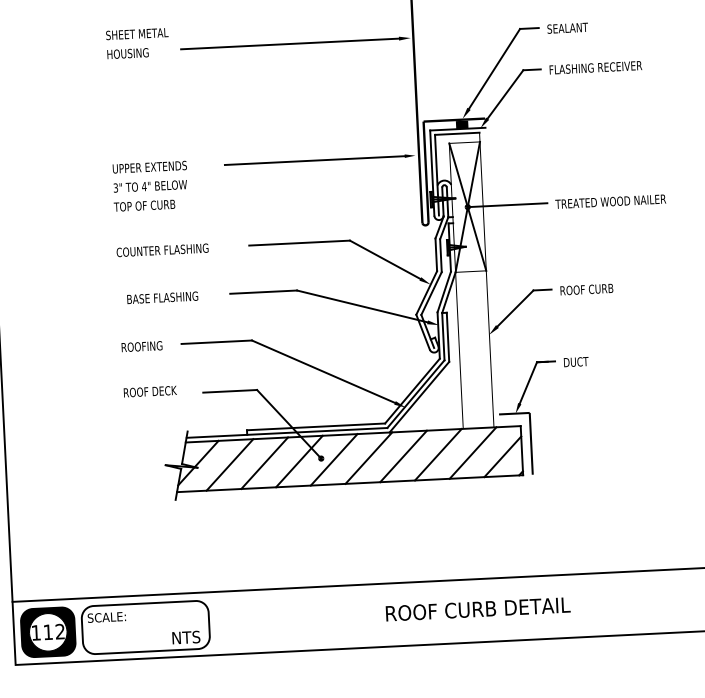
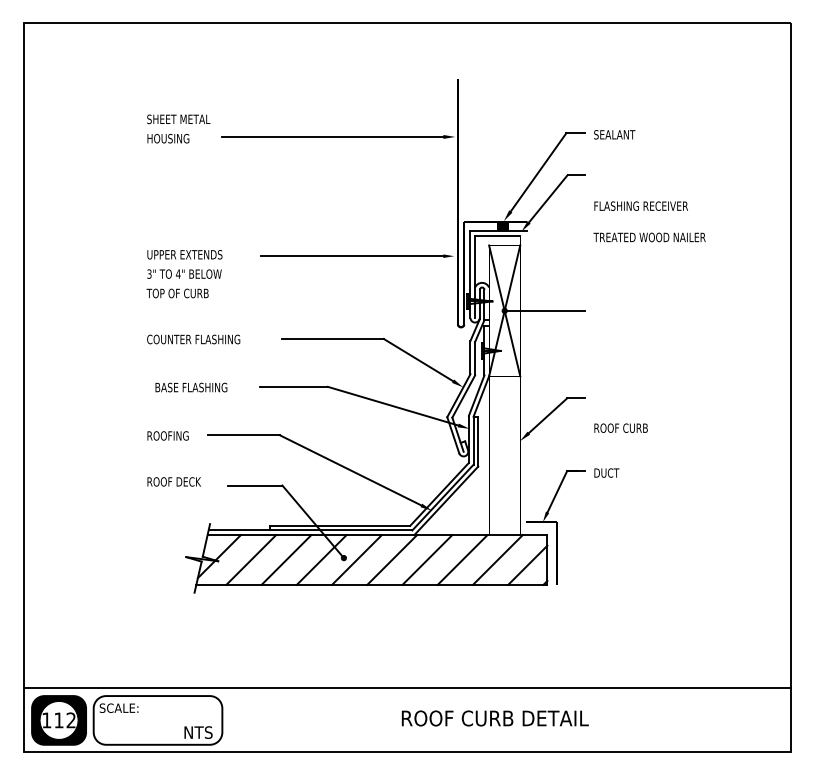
text: (595, 67) -> (640, 205), moved
text: (610, 201) -> (649, 237), moved
text: (586, 288) -> (620, 427), moved

